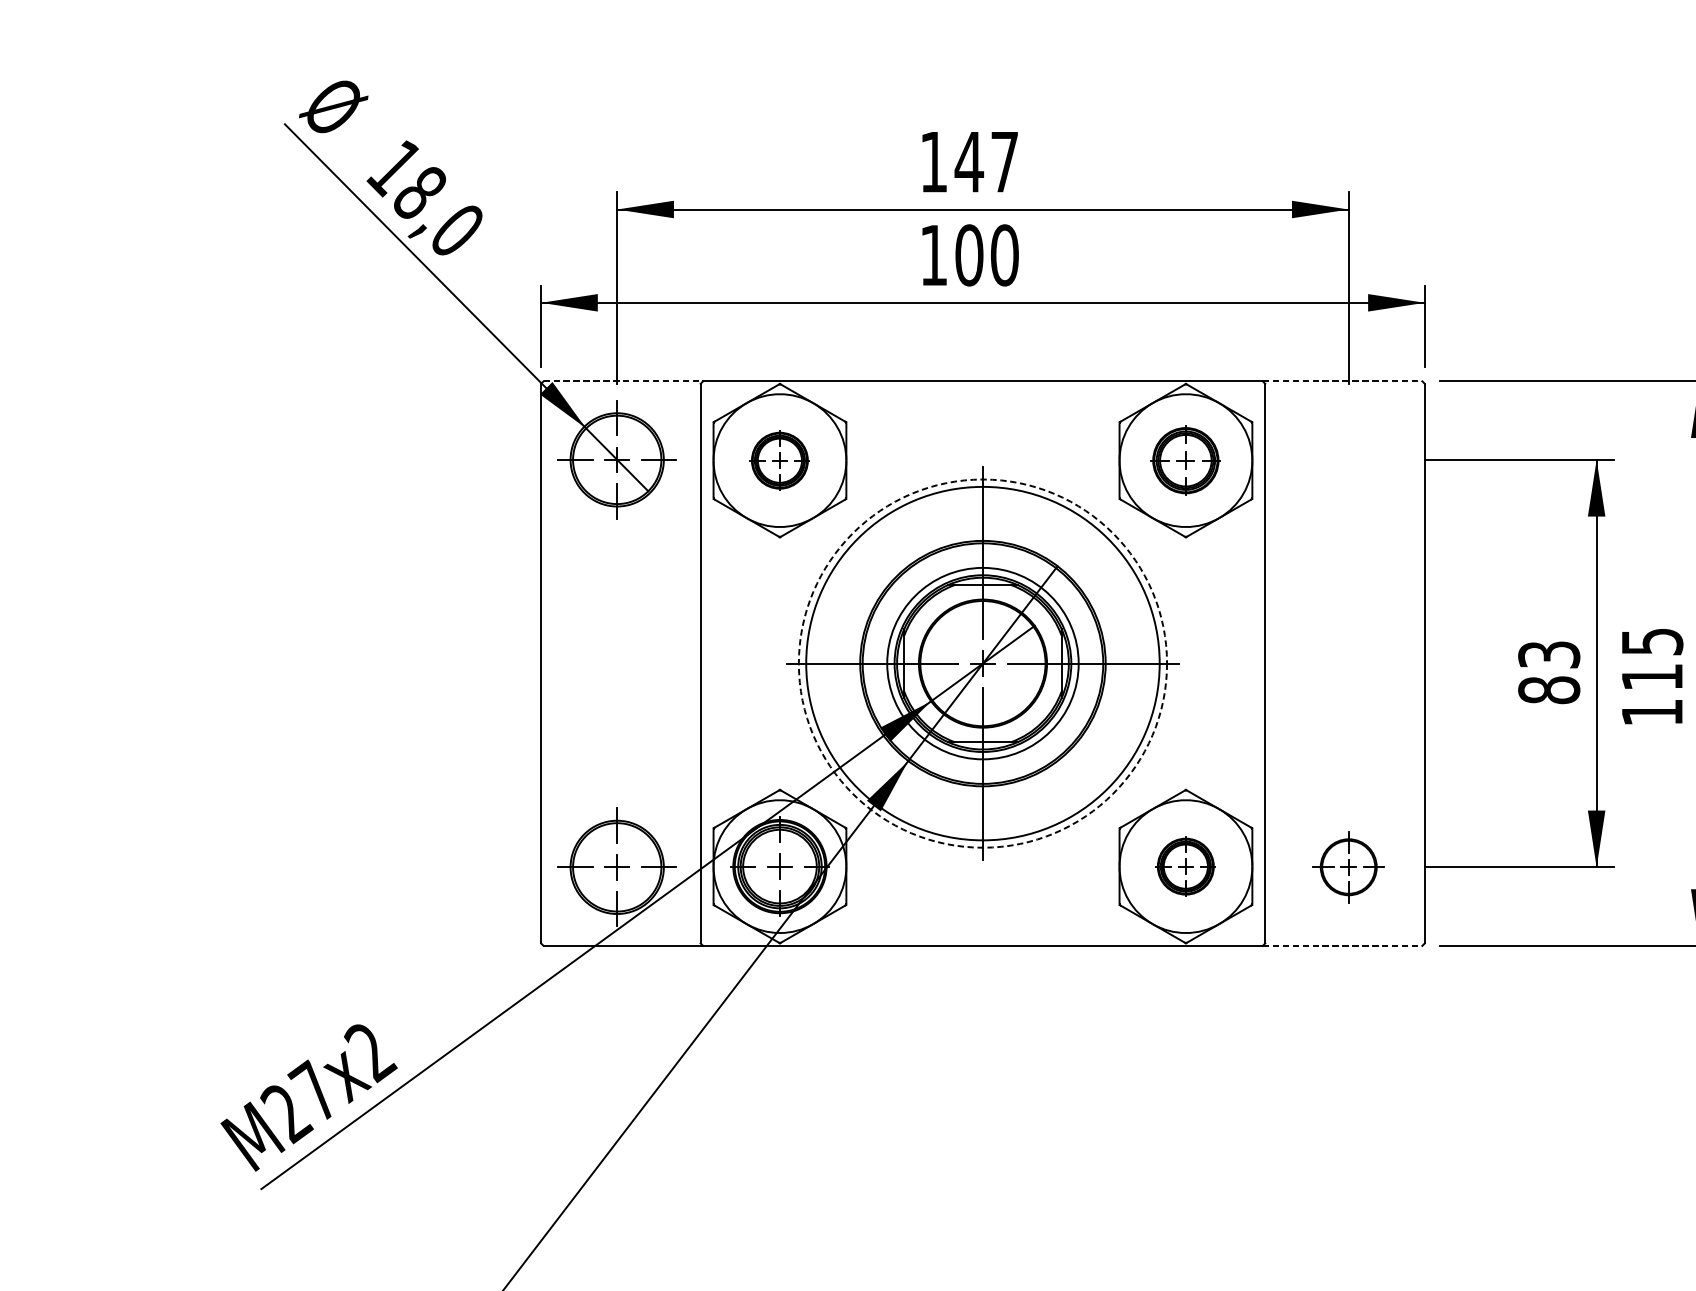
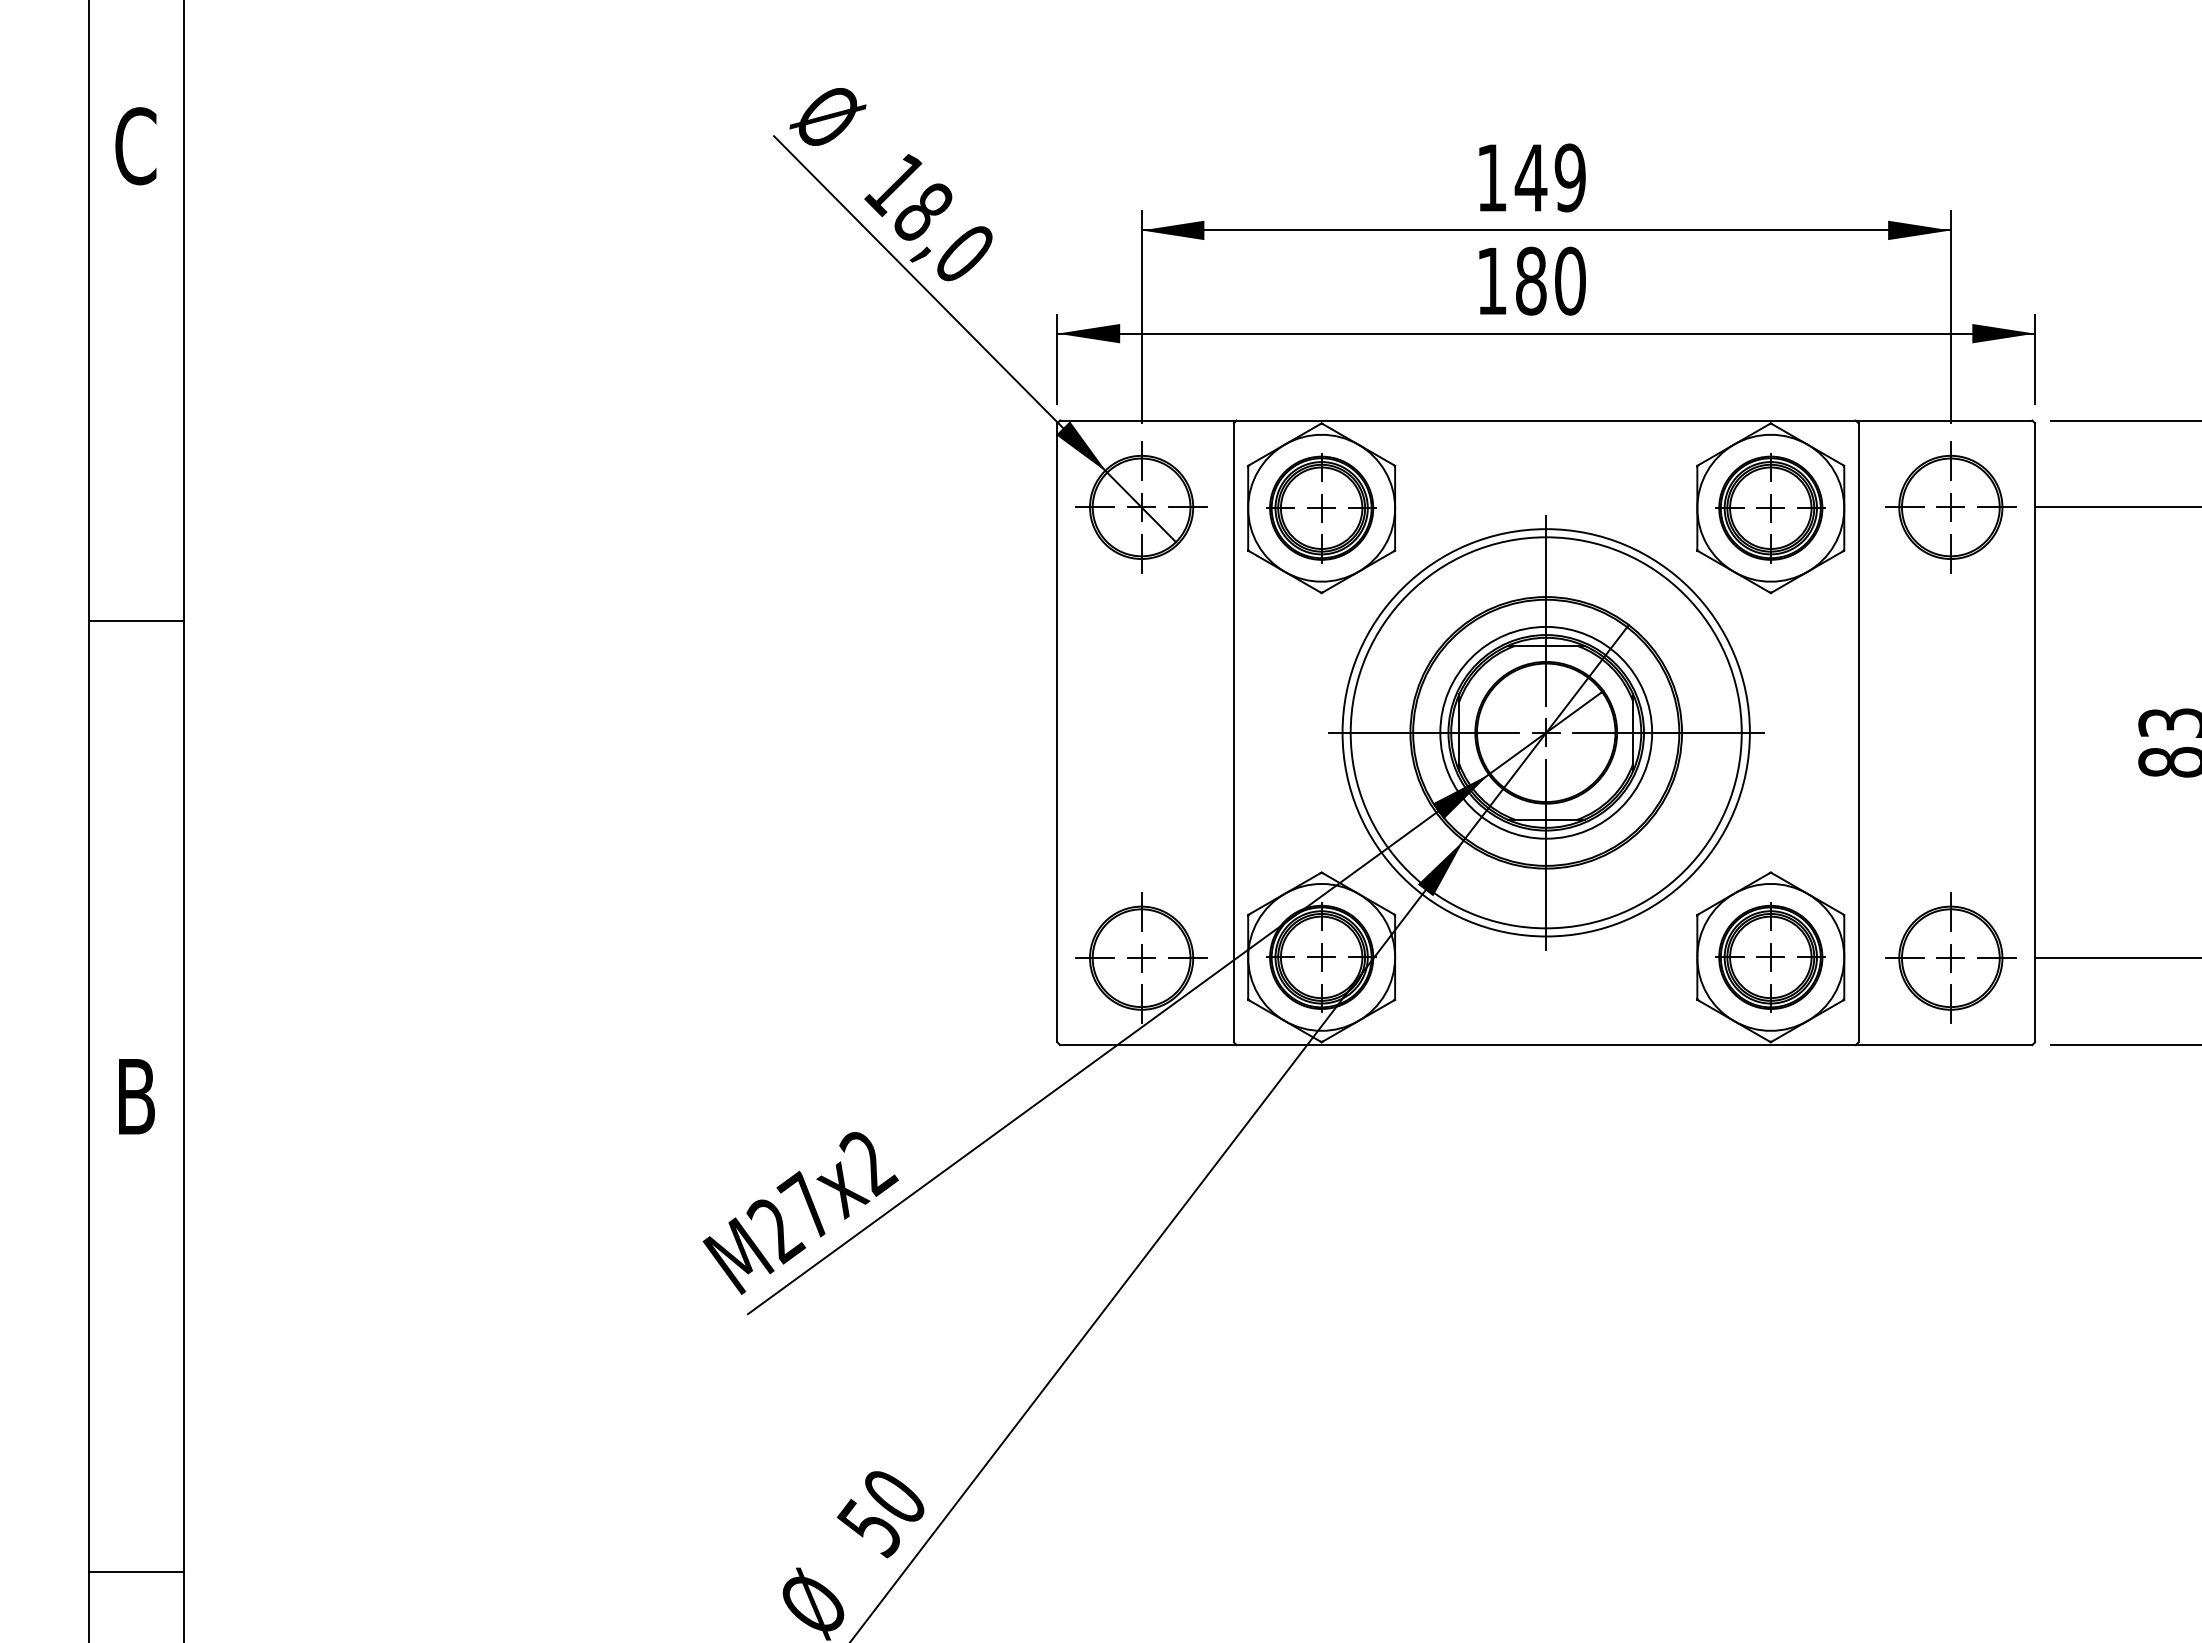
text: (1003, 161) -> (1569, 177), 147 -> 149
text: (968, 255) -> (1530, 281), 100 -> 180
line: (623, 381) -> (1148, 420), dashed -> solid
line: (1342, 381) -> (1944, 420), dashed -> solid
part: (1348, 459) -> (1950, 507), added
part: (779, 460) -> (1321, 508), size x1.67
part: (1185, 460) -> (1770, 508), size x1.43
circle: (982, 663) -> (1545, 732), dashed -> solid
part: (1185, 866) -> (1770, 957), size x1.67
part: (1348, 866) -> (1950, 957), size x1.67
line: (1342, 946) -> (1944, 1045), dashed -> solid

